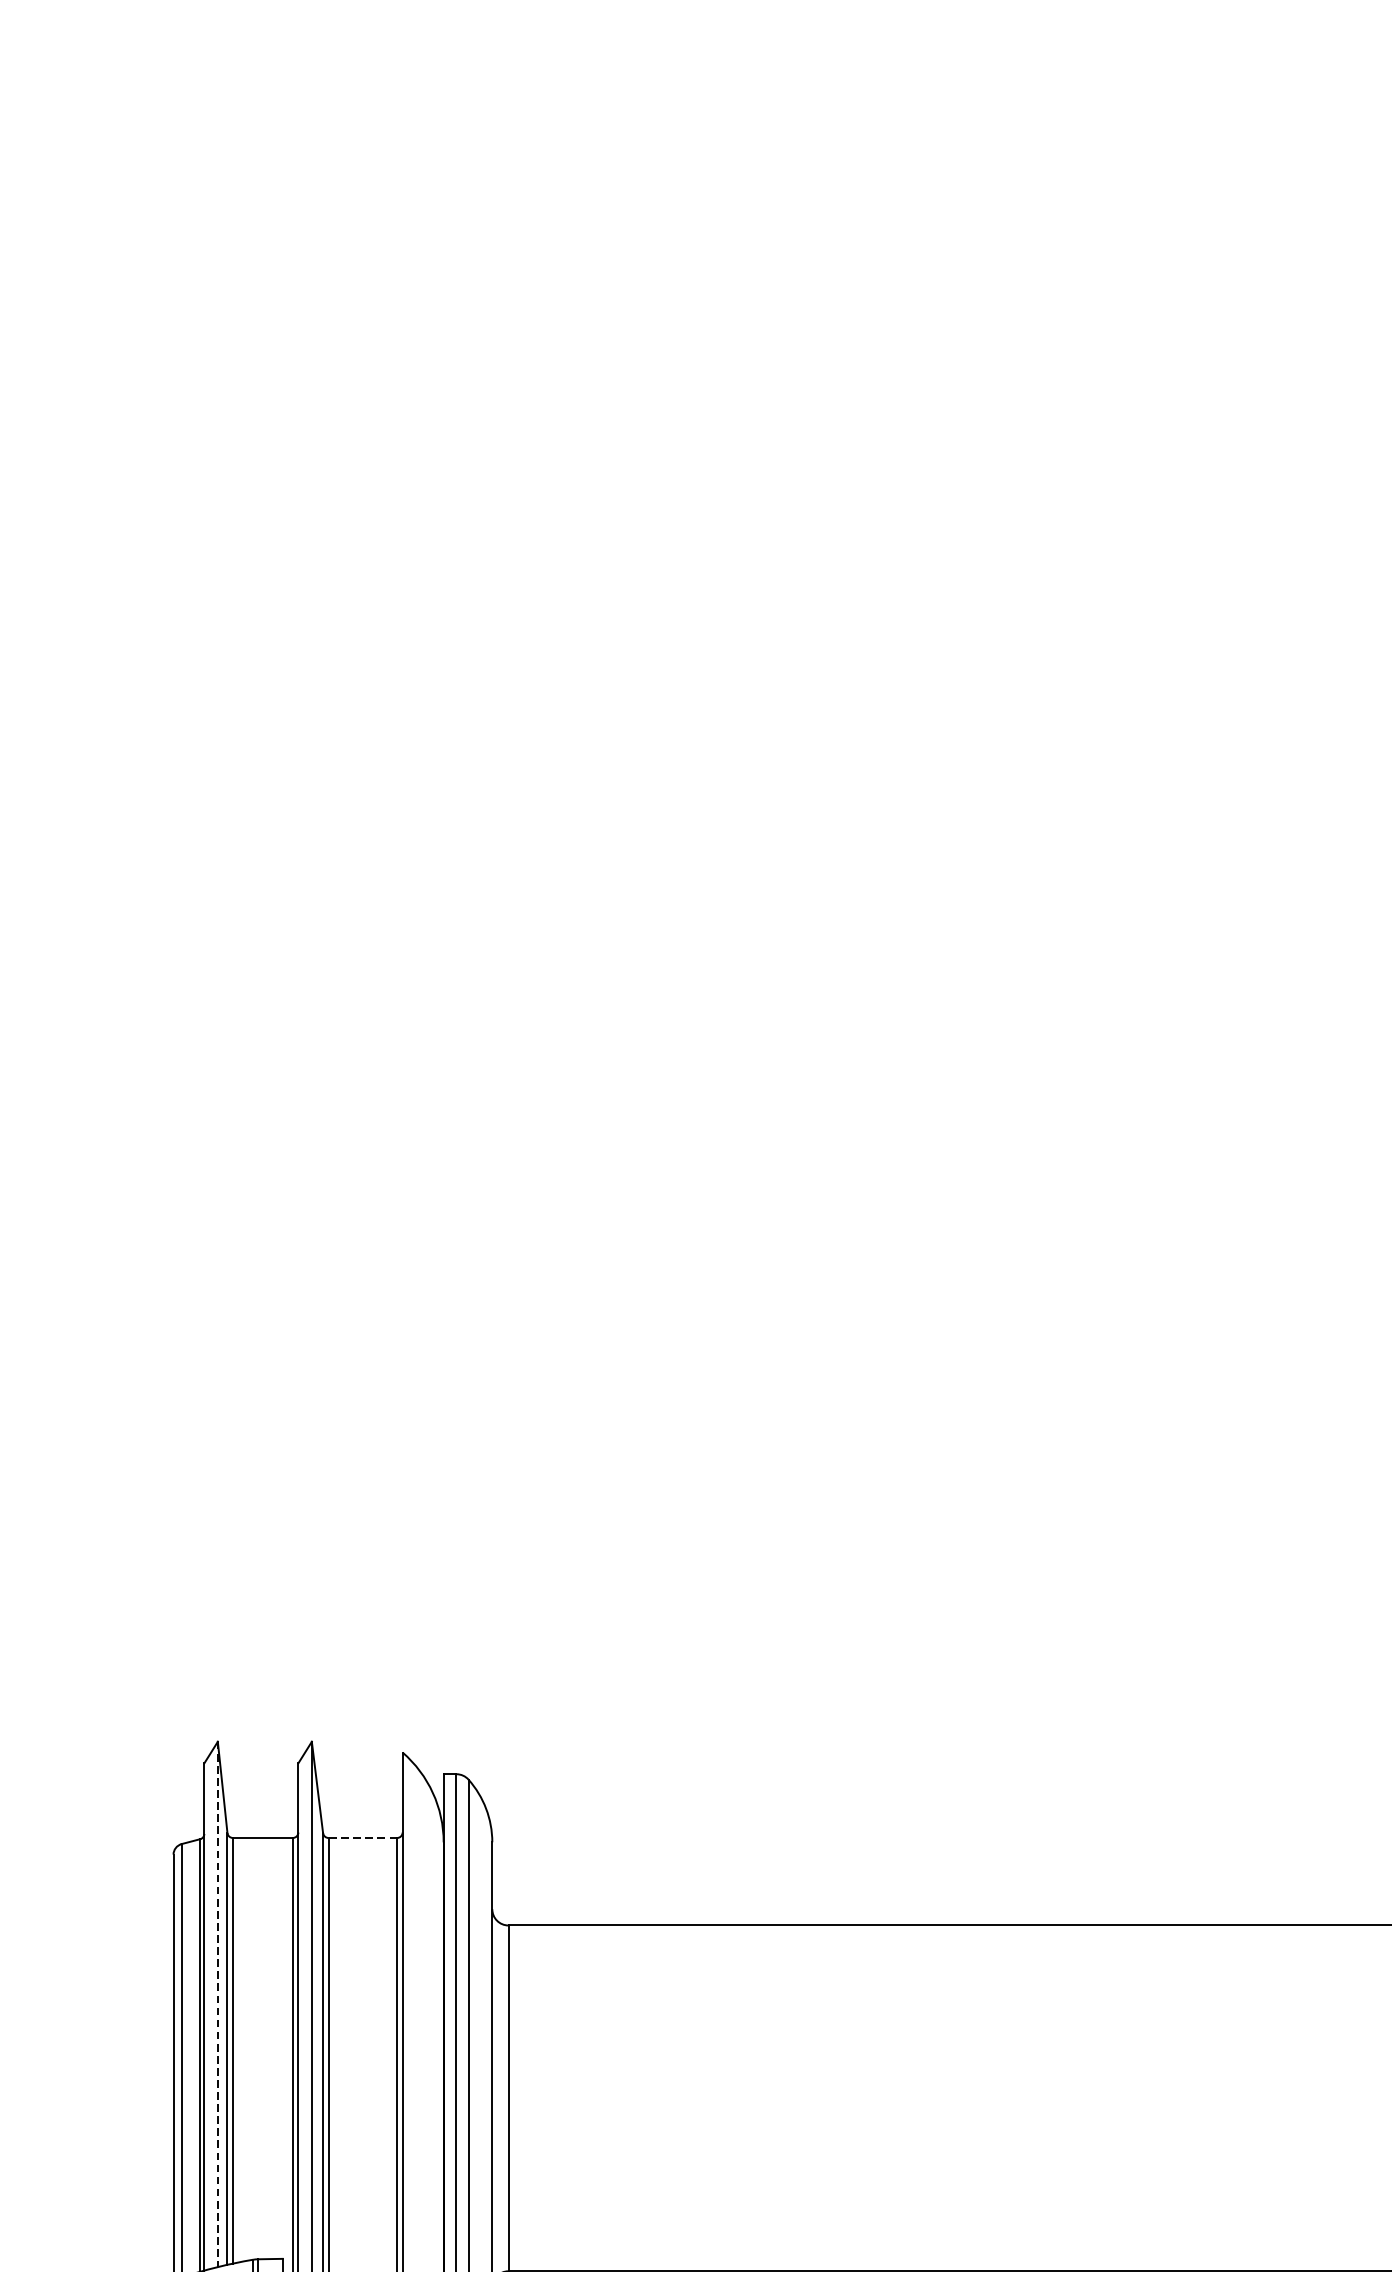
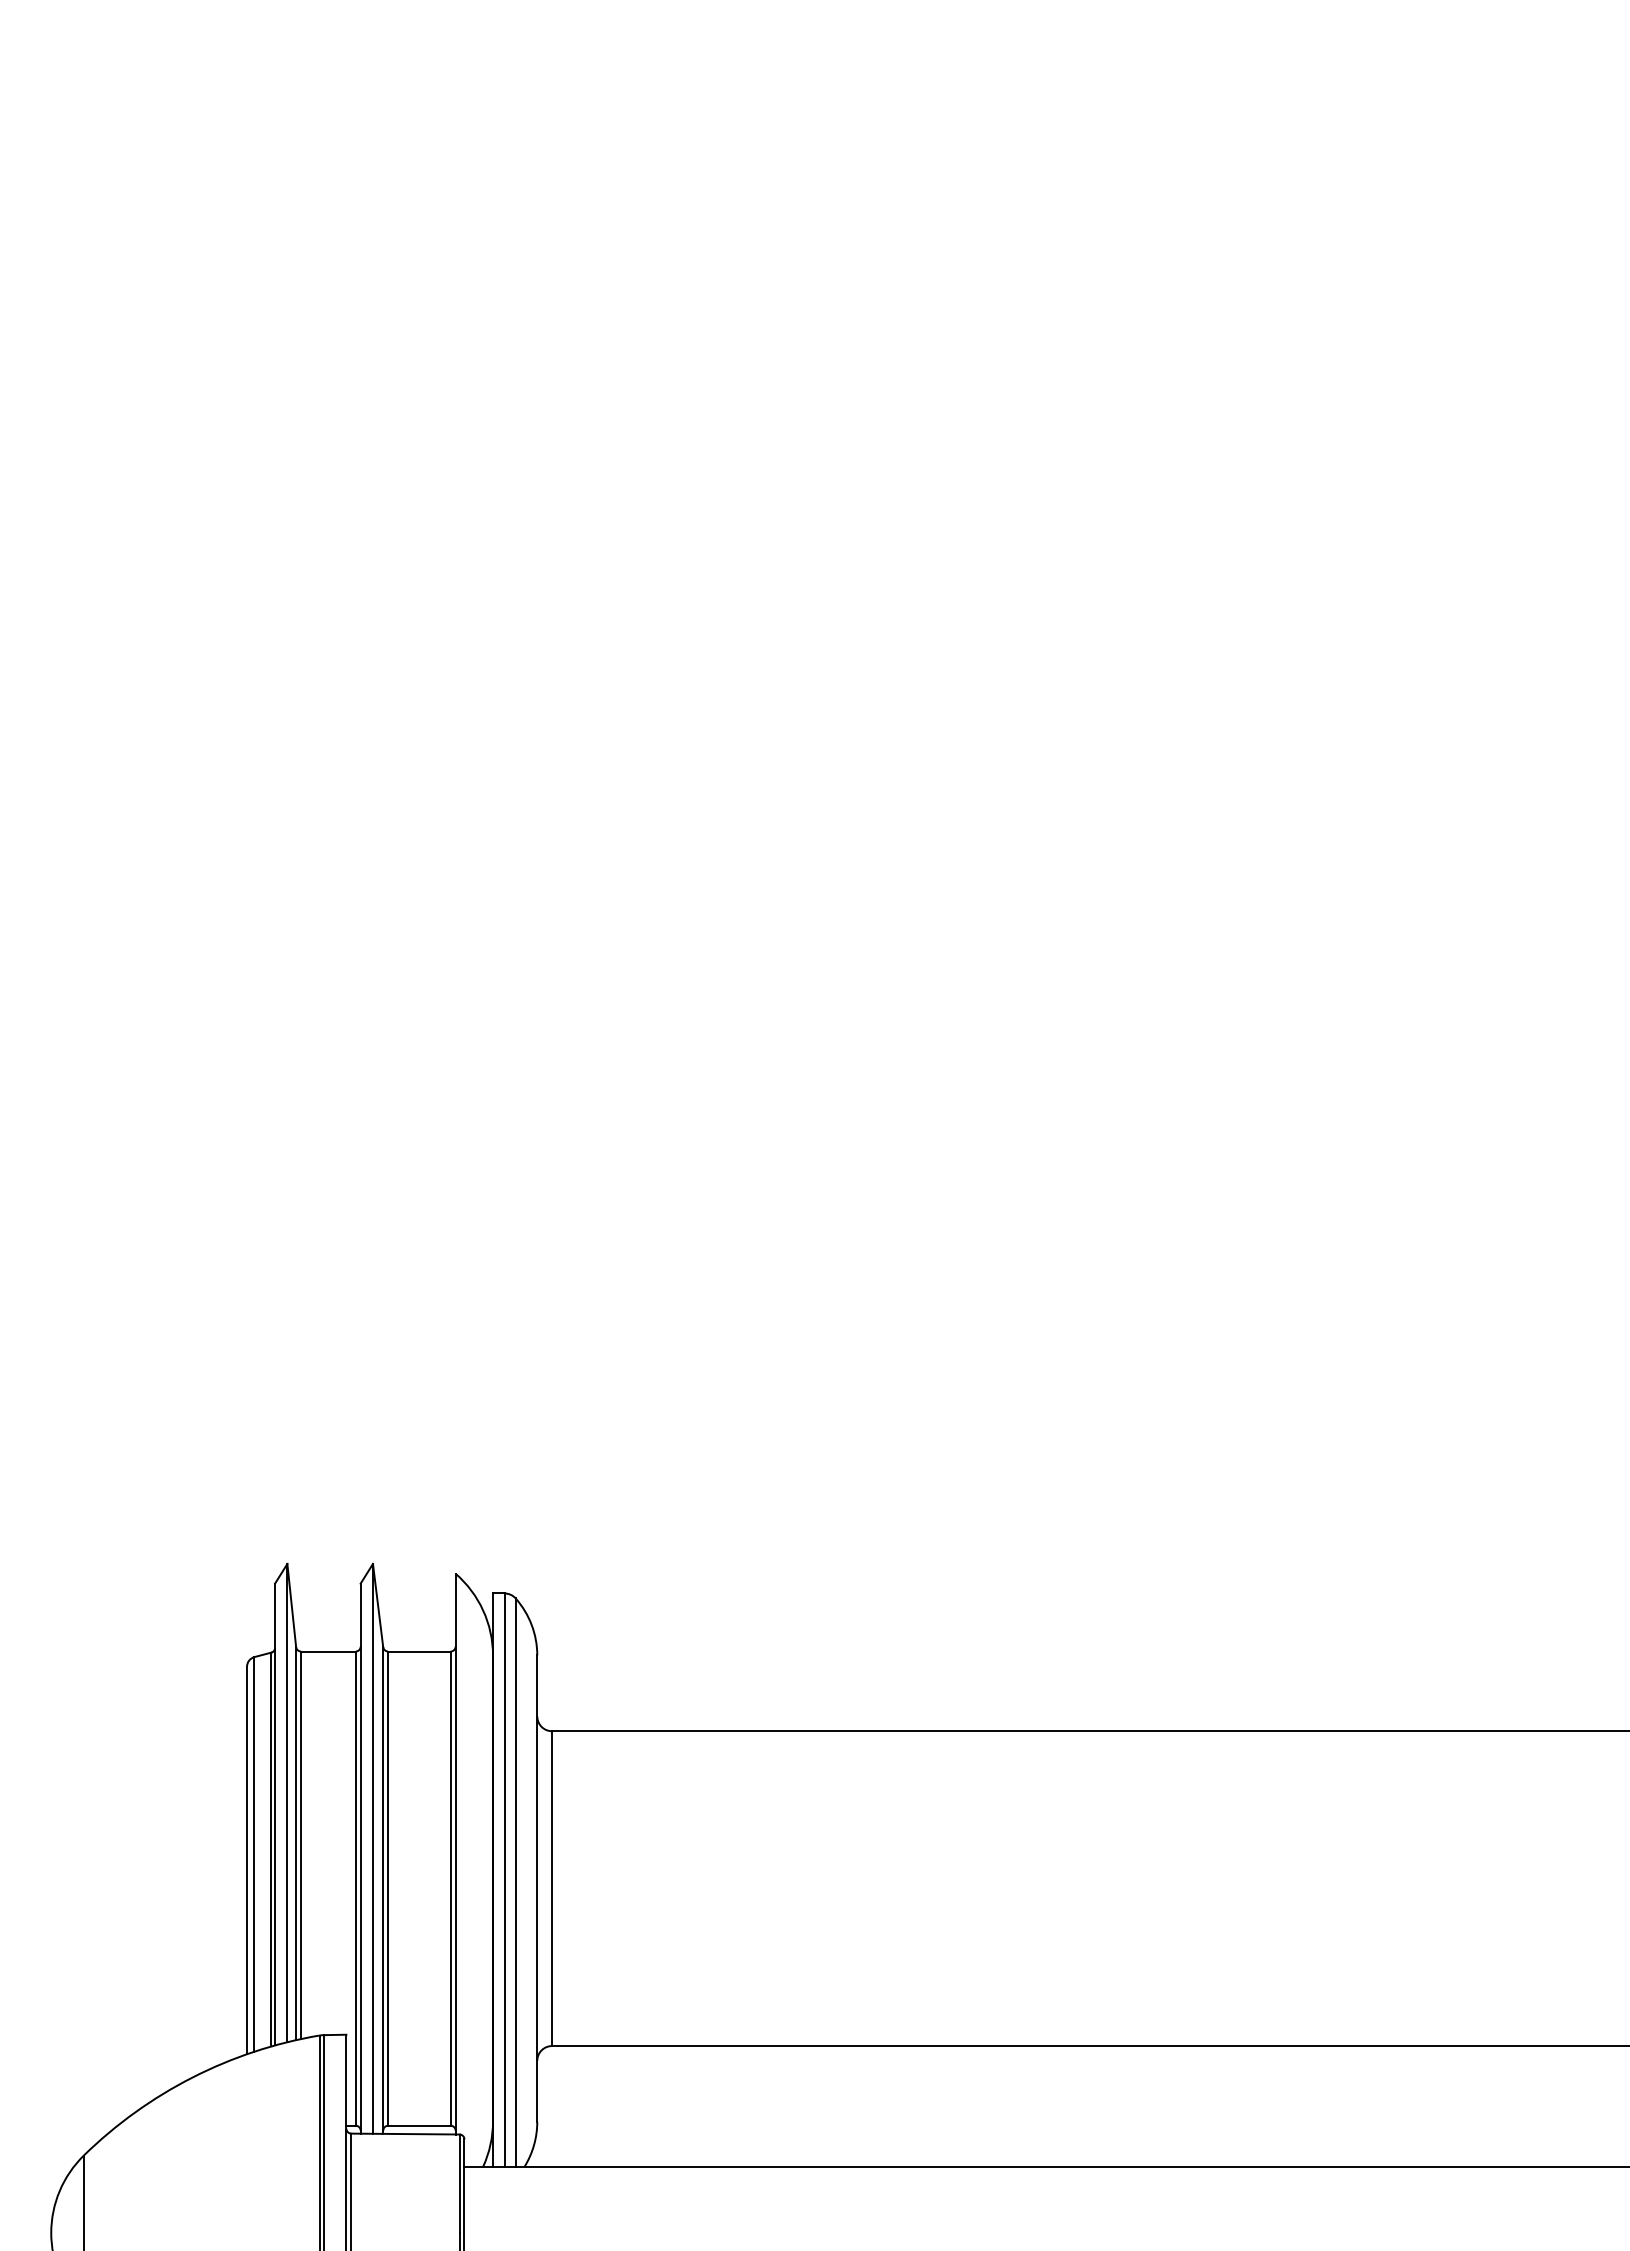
line: (361, 1837) -> (418, 1651), dashed -> solid
line: (217, 2004) -> (287, 1803), dashed -> solid

